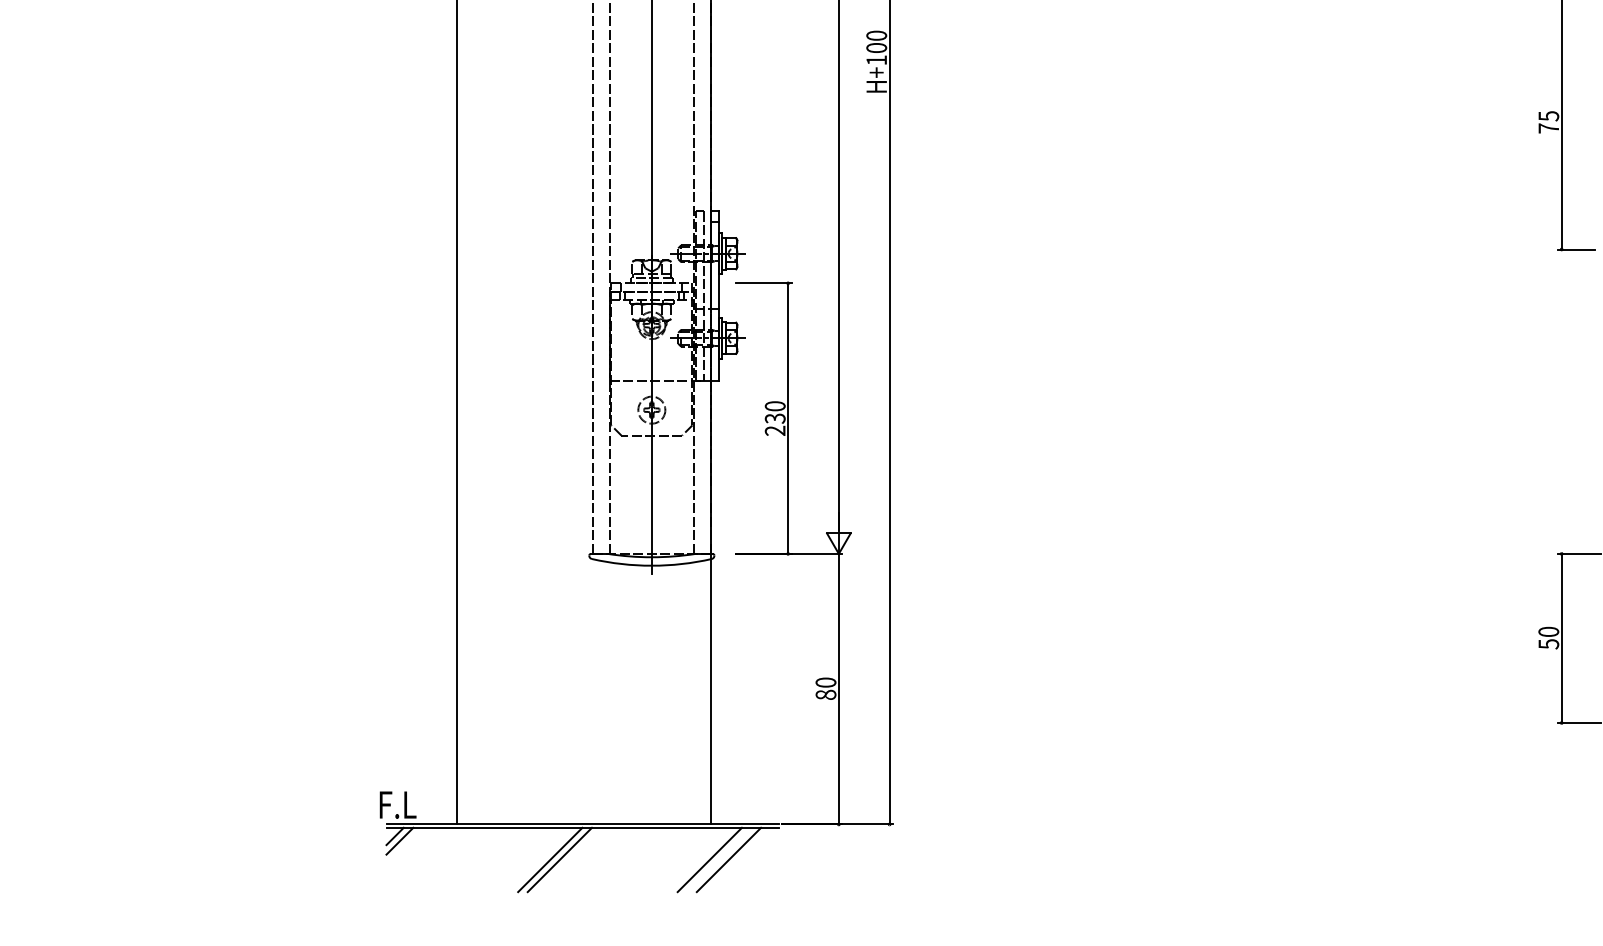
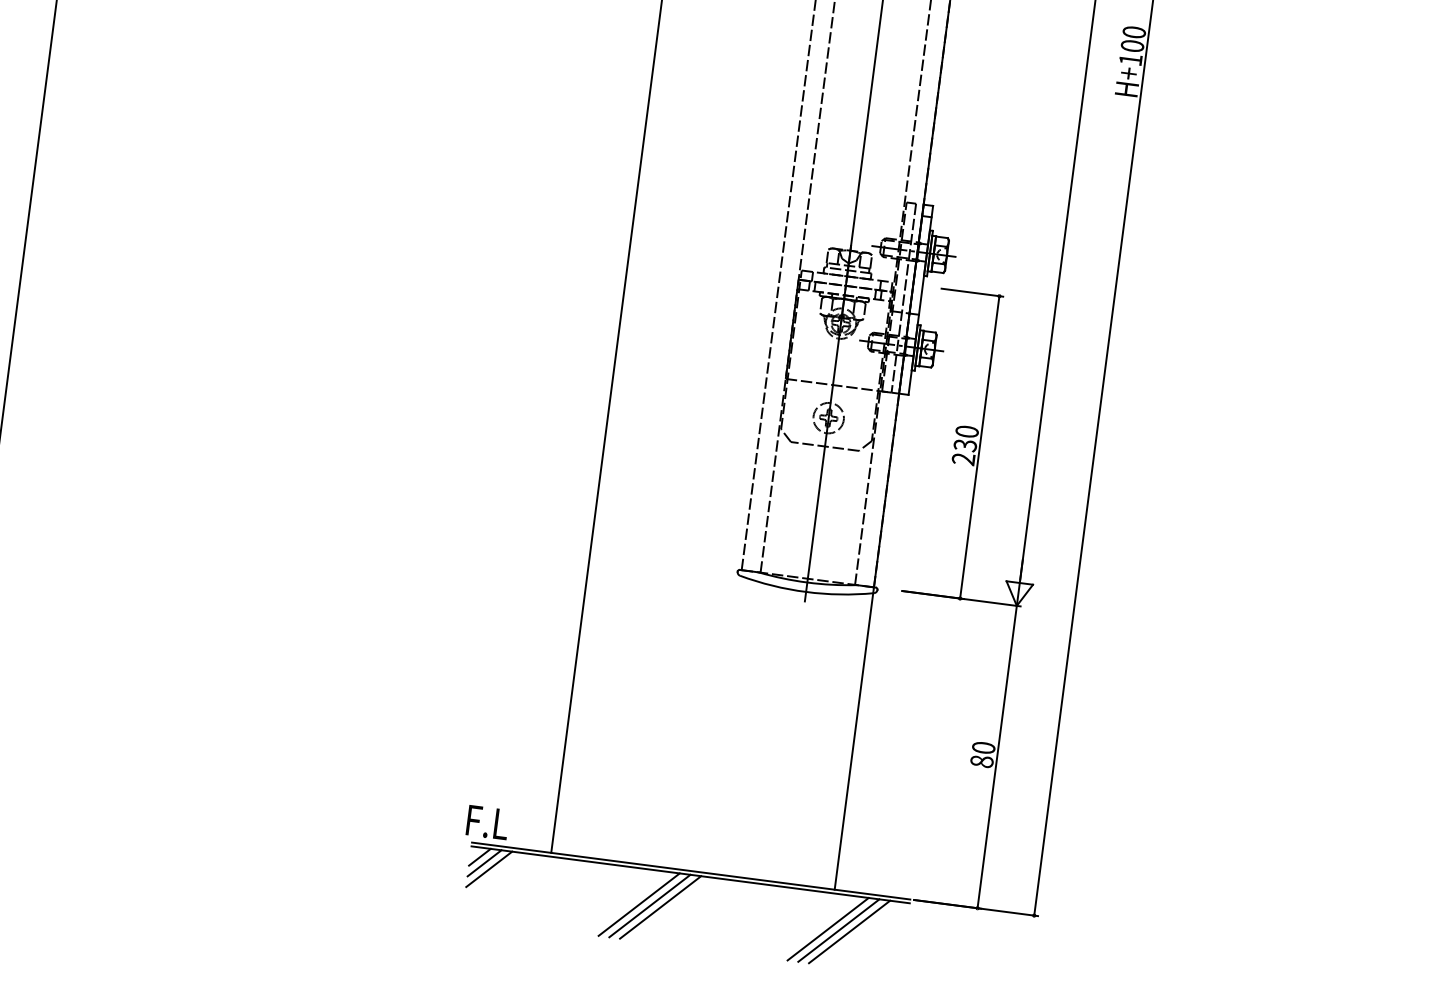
line: (404, 845) -> (489, 868), added
line: (540, 859) -> (639, 904), added
line: (719, 859) -> (839, 930), added

